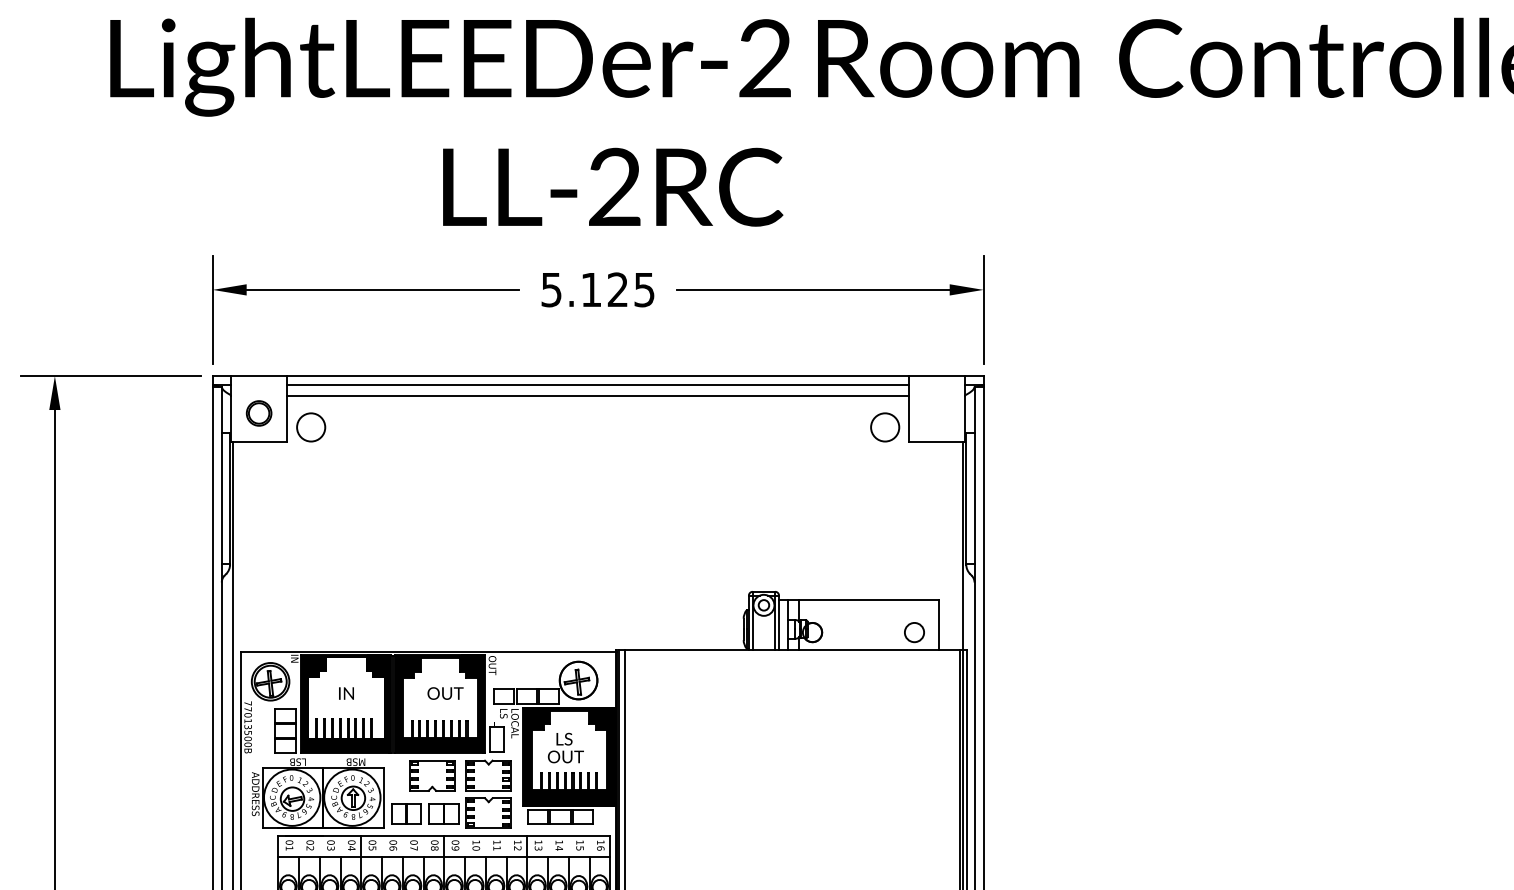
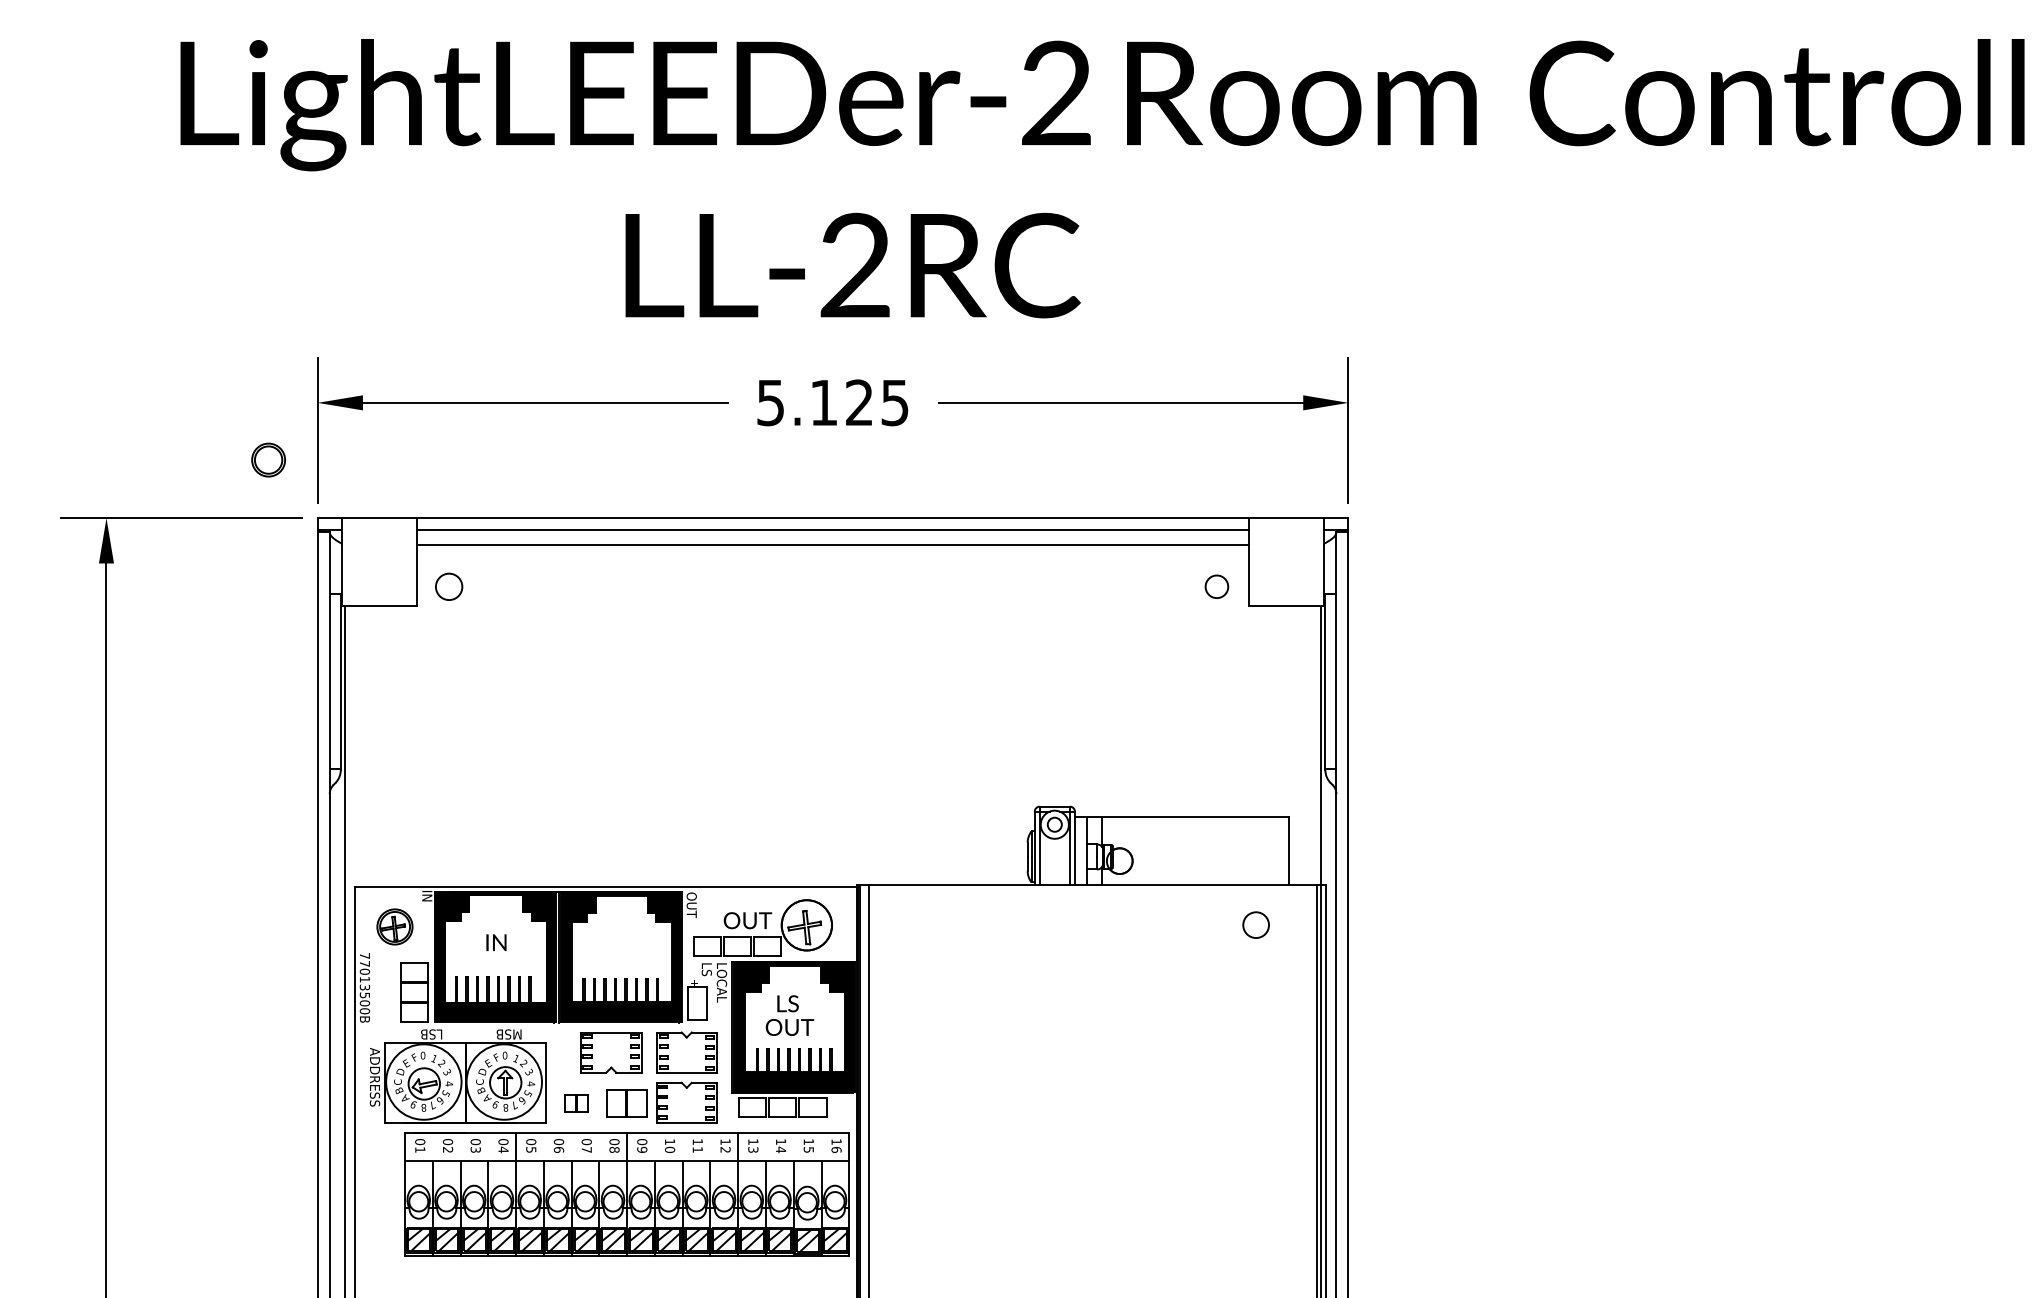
part: (259, 413) -> (268, 459), moved
circle: (310, 427) -> (448, 586), size x0.7
circle: (884, 427) -> (1216, 586), size x0.6
circle: (914, 632) -> (1255, 924), moved
part: (270, 681) -> (394, 926), size x0.7
text: (445, 693) -> (747, 920), moved
part: (406, 813) -> (576, 1103), size x0.6

